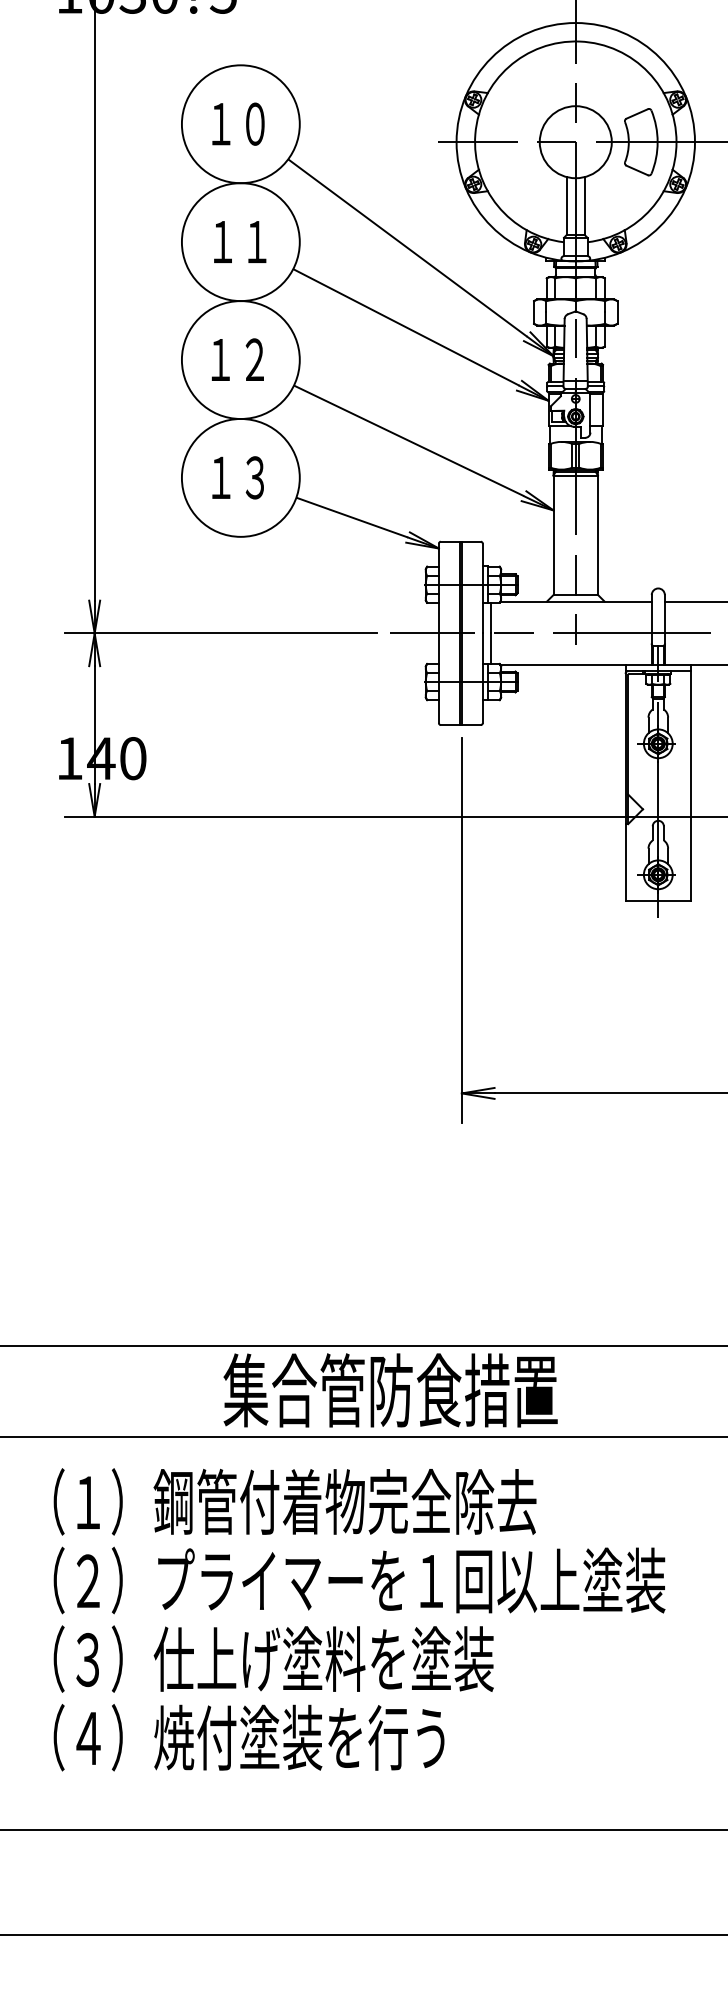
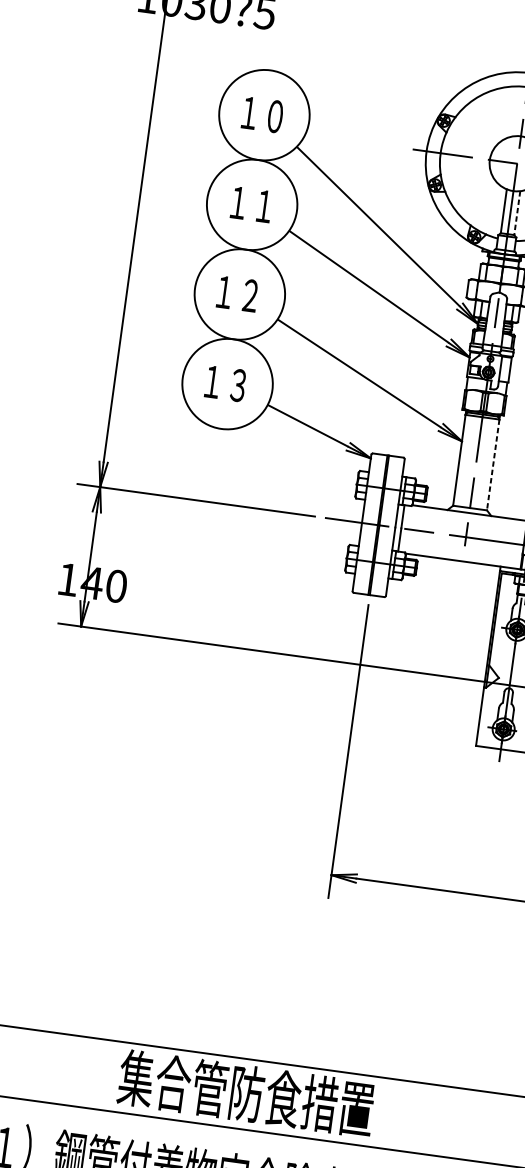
line: (584, 206) -> (517, 213), solid -> dashed
line: (598, 535) -> (493, 465), solid -> dashed

